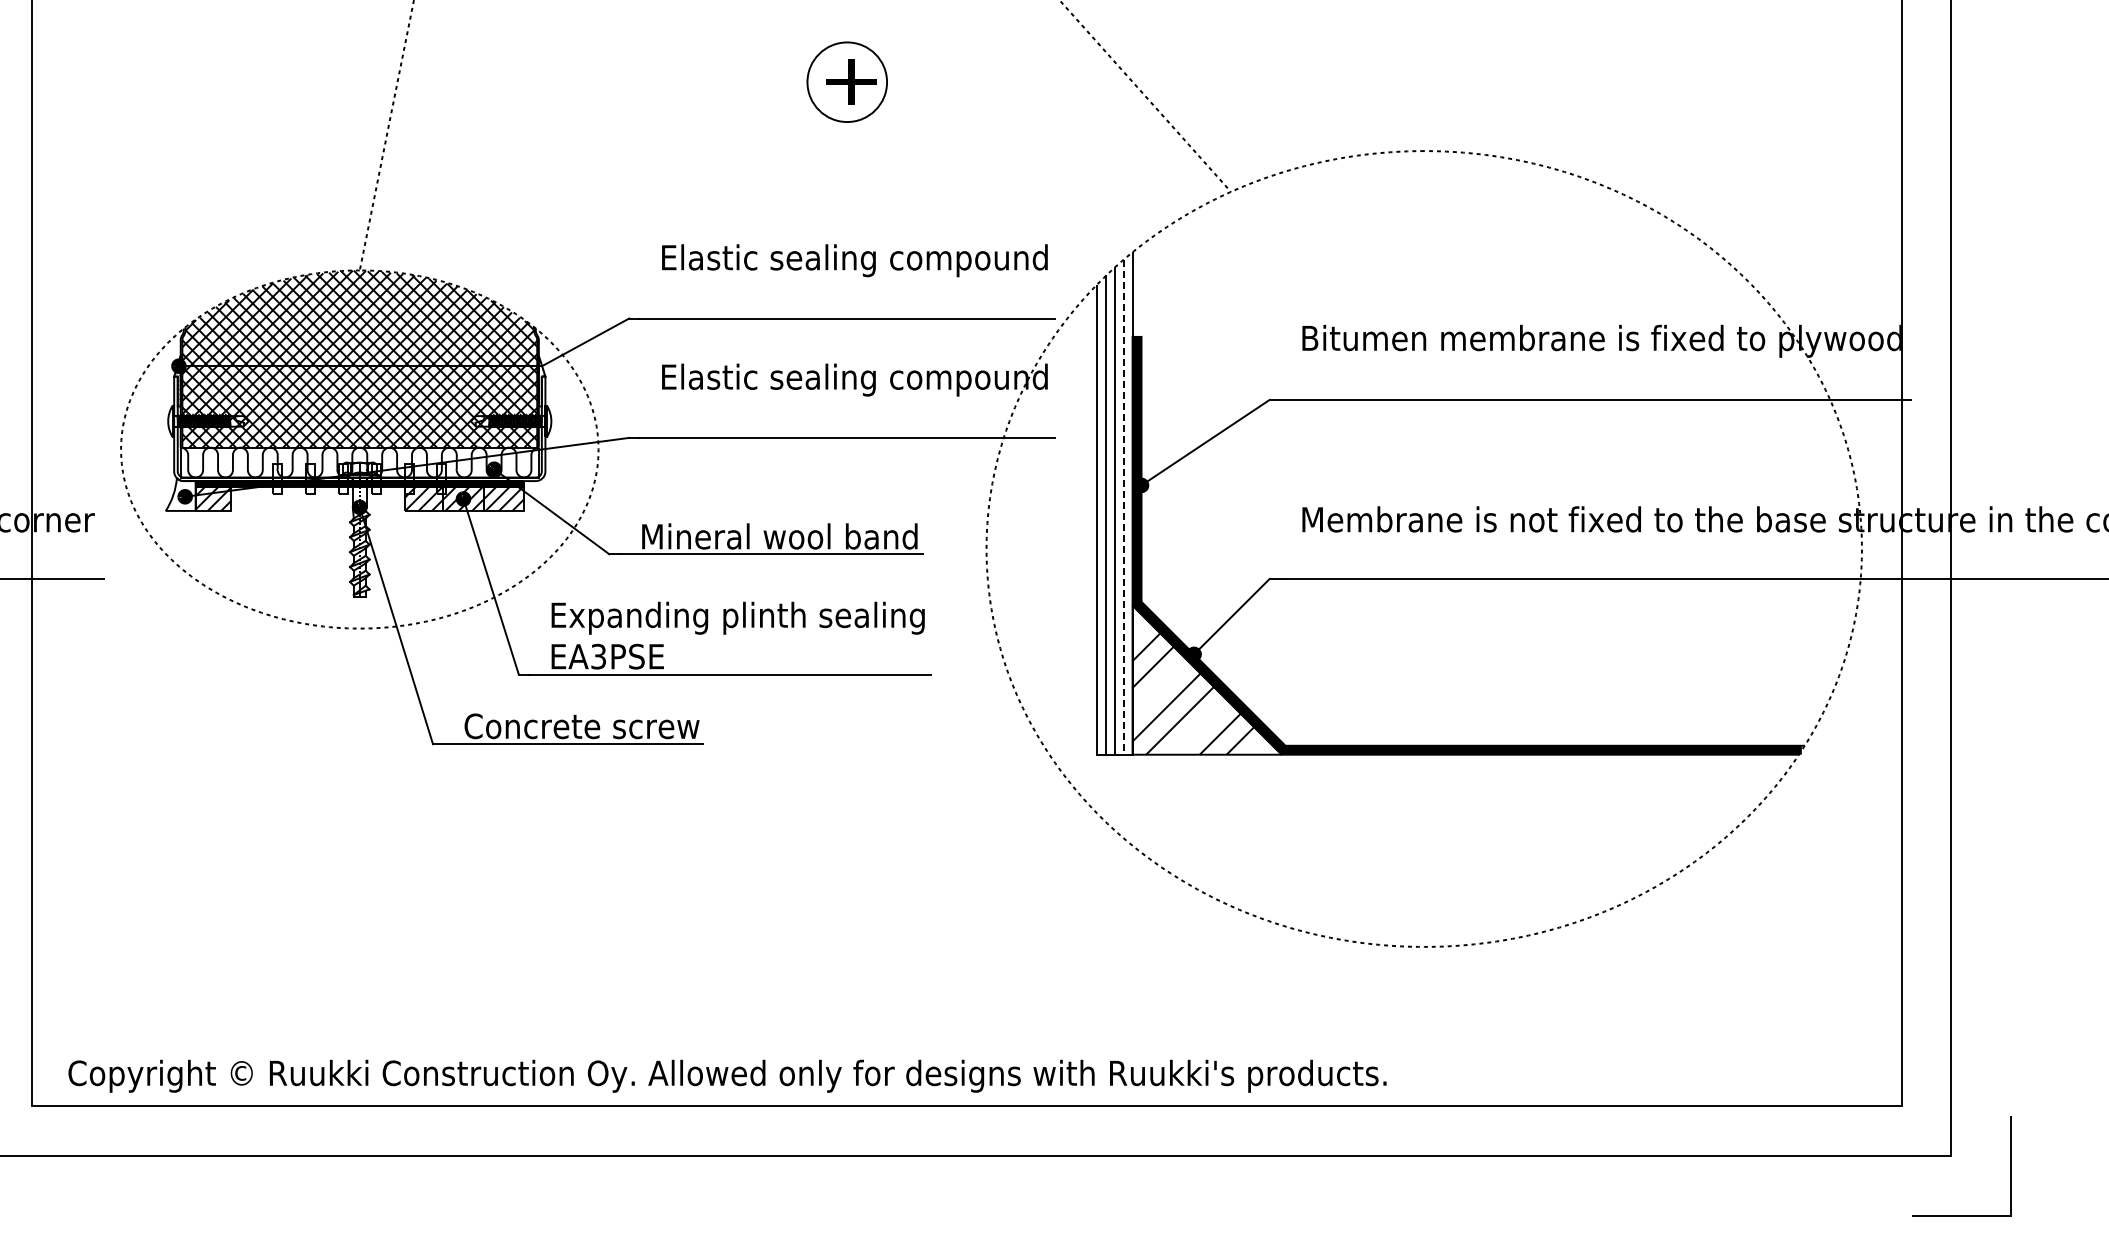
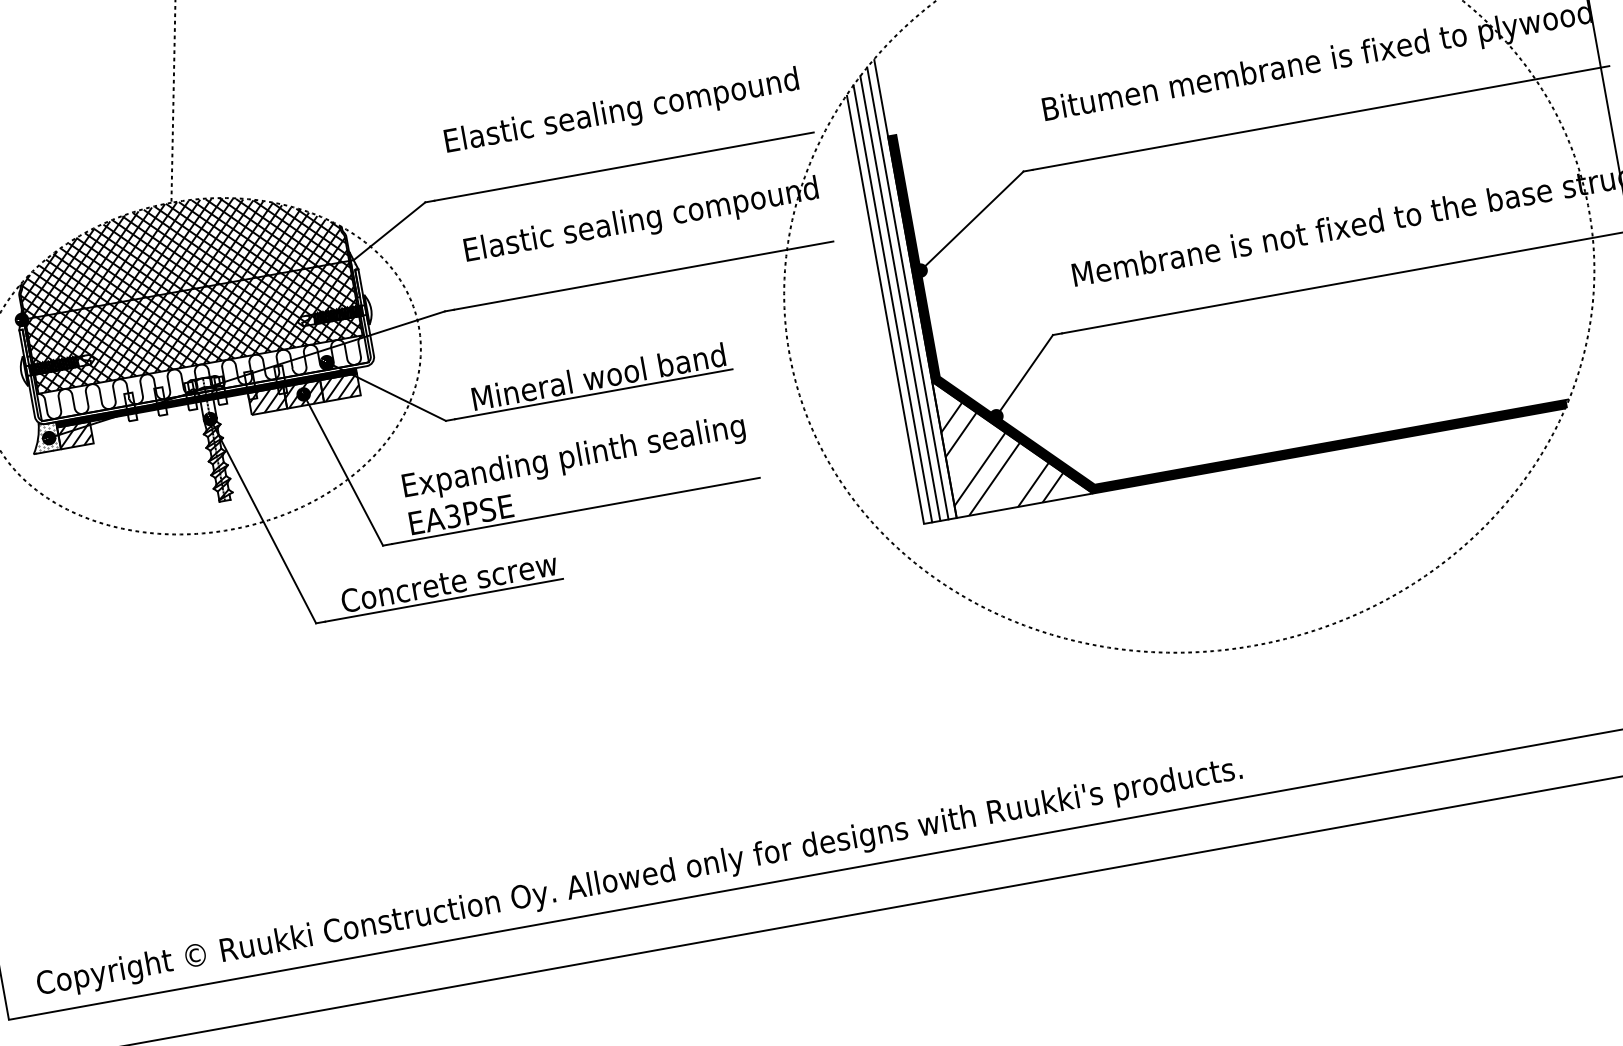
hatch: (179, 495) -> (43, 437), added
line: (1123, 507) -> (907, 293), dashed -> solid

